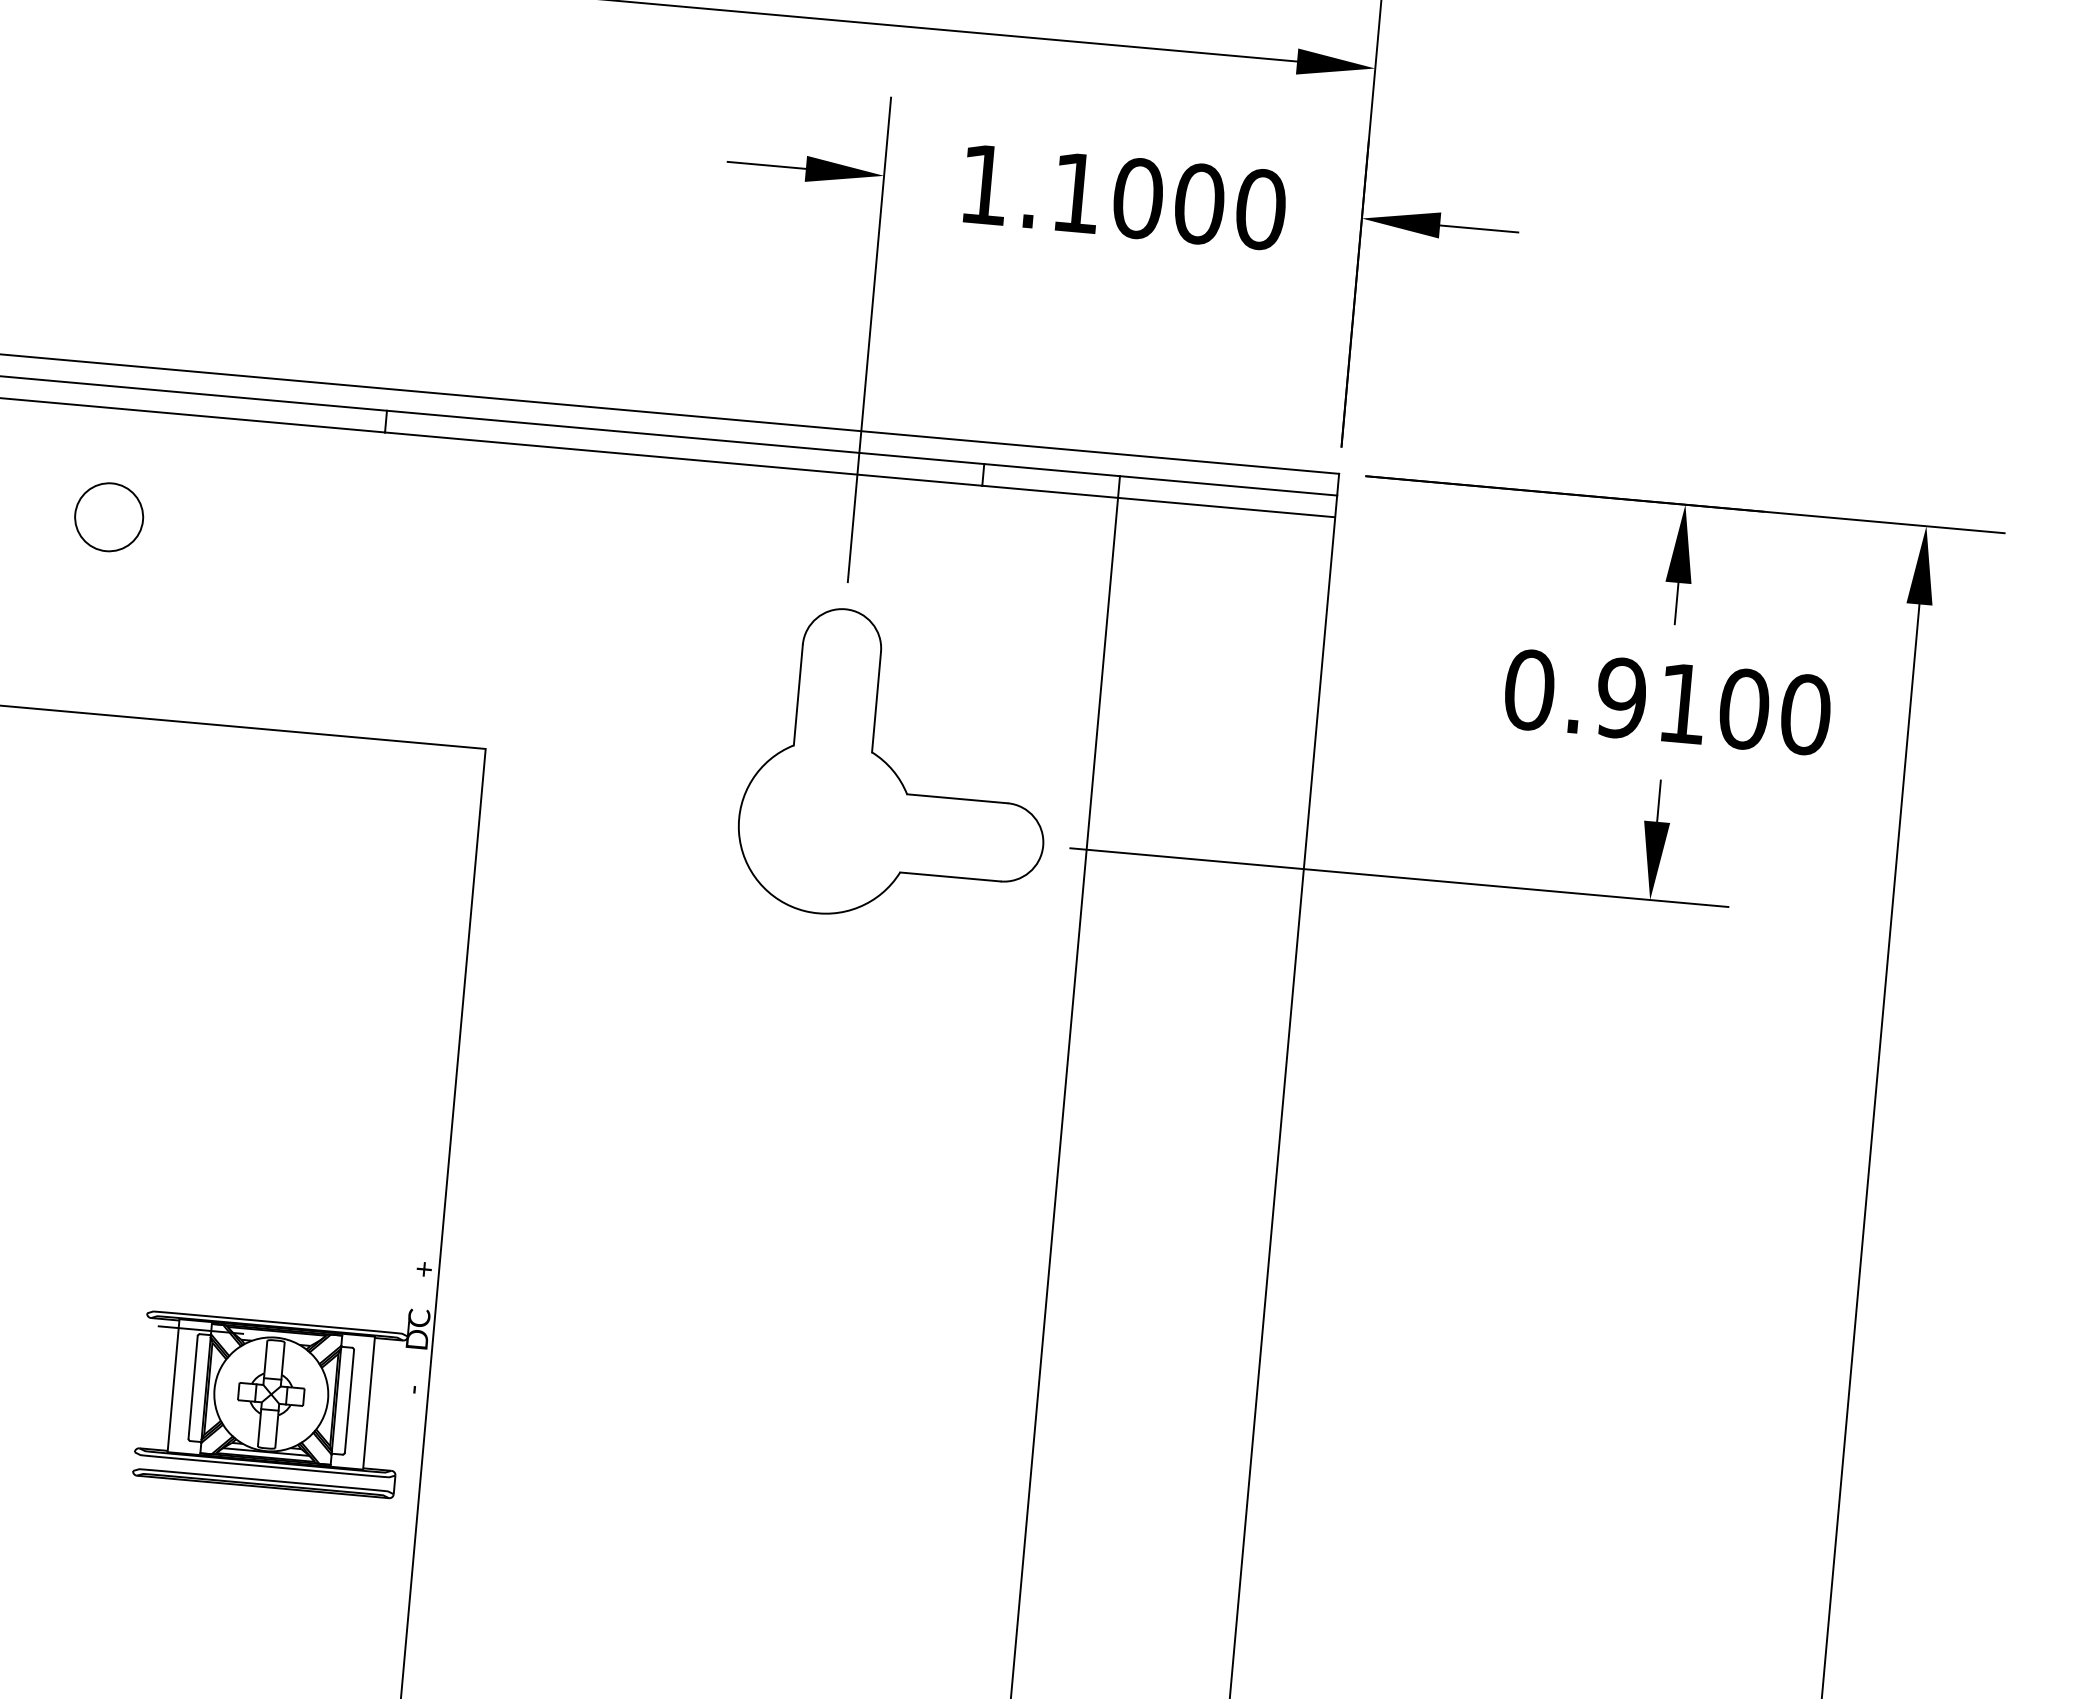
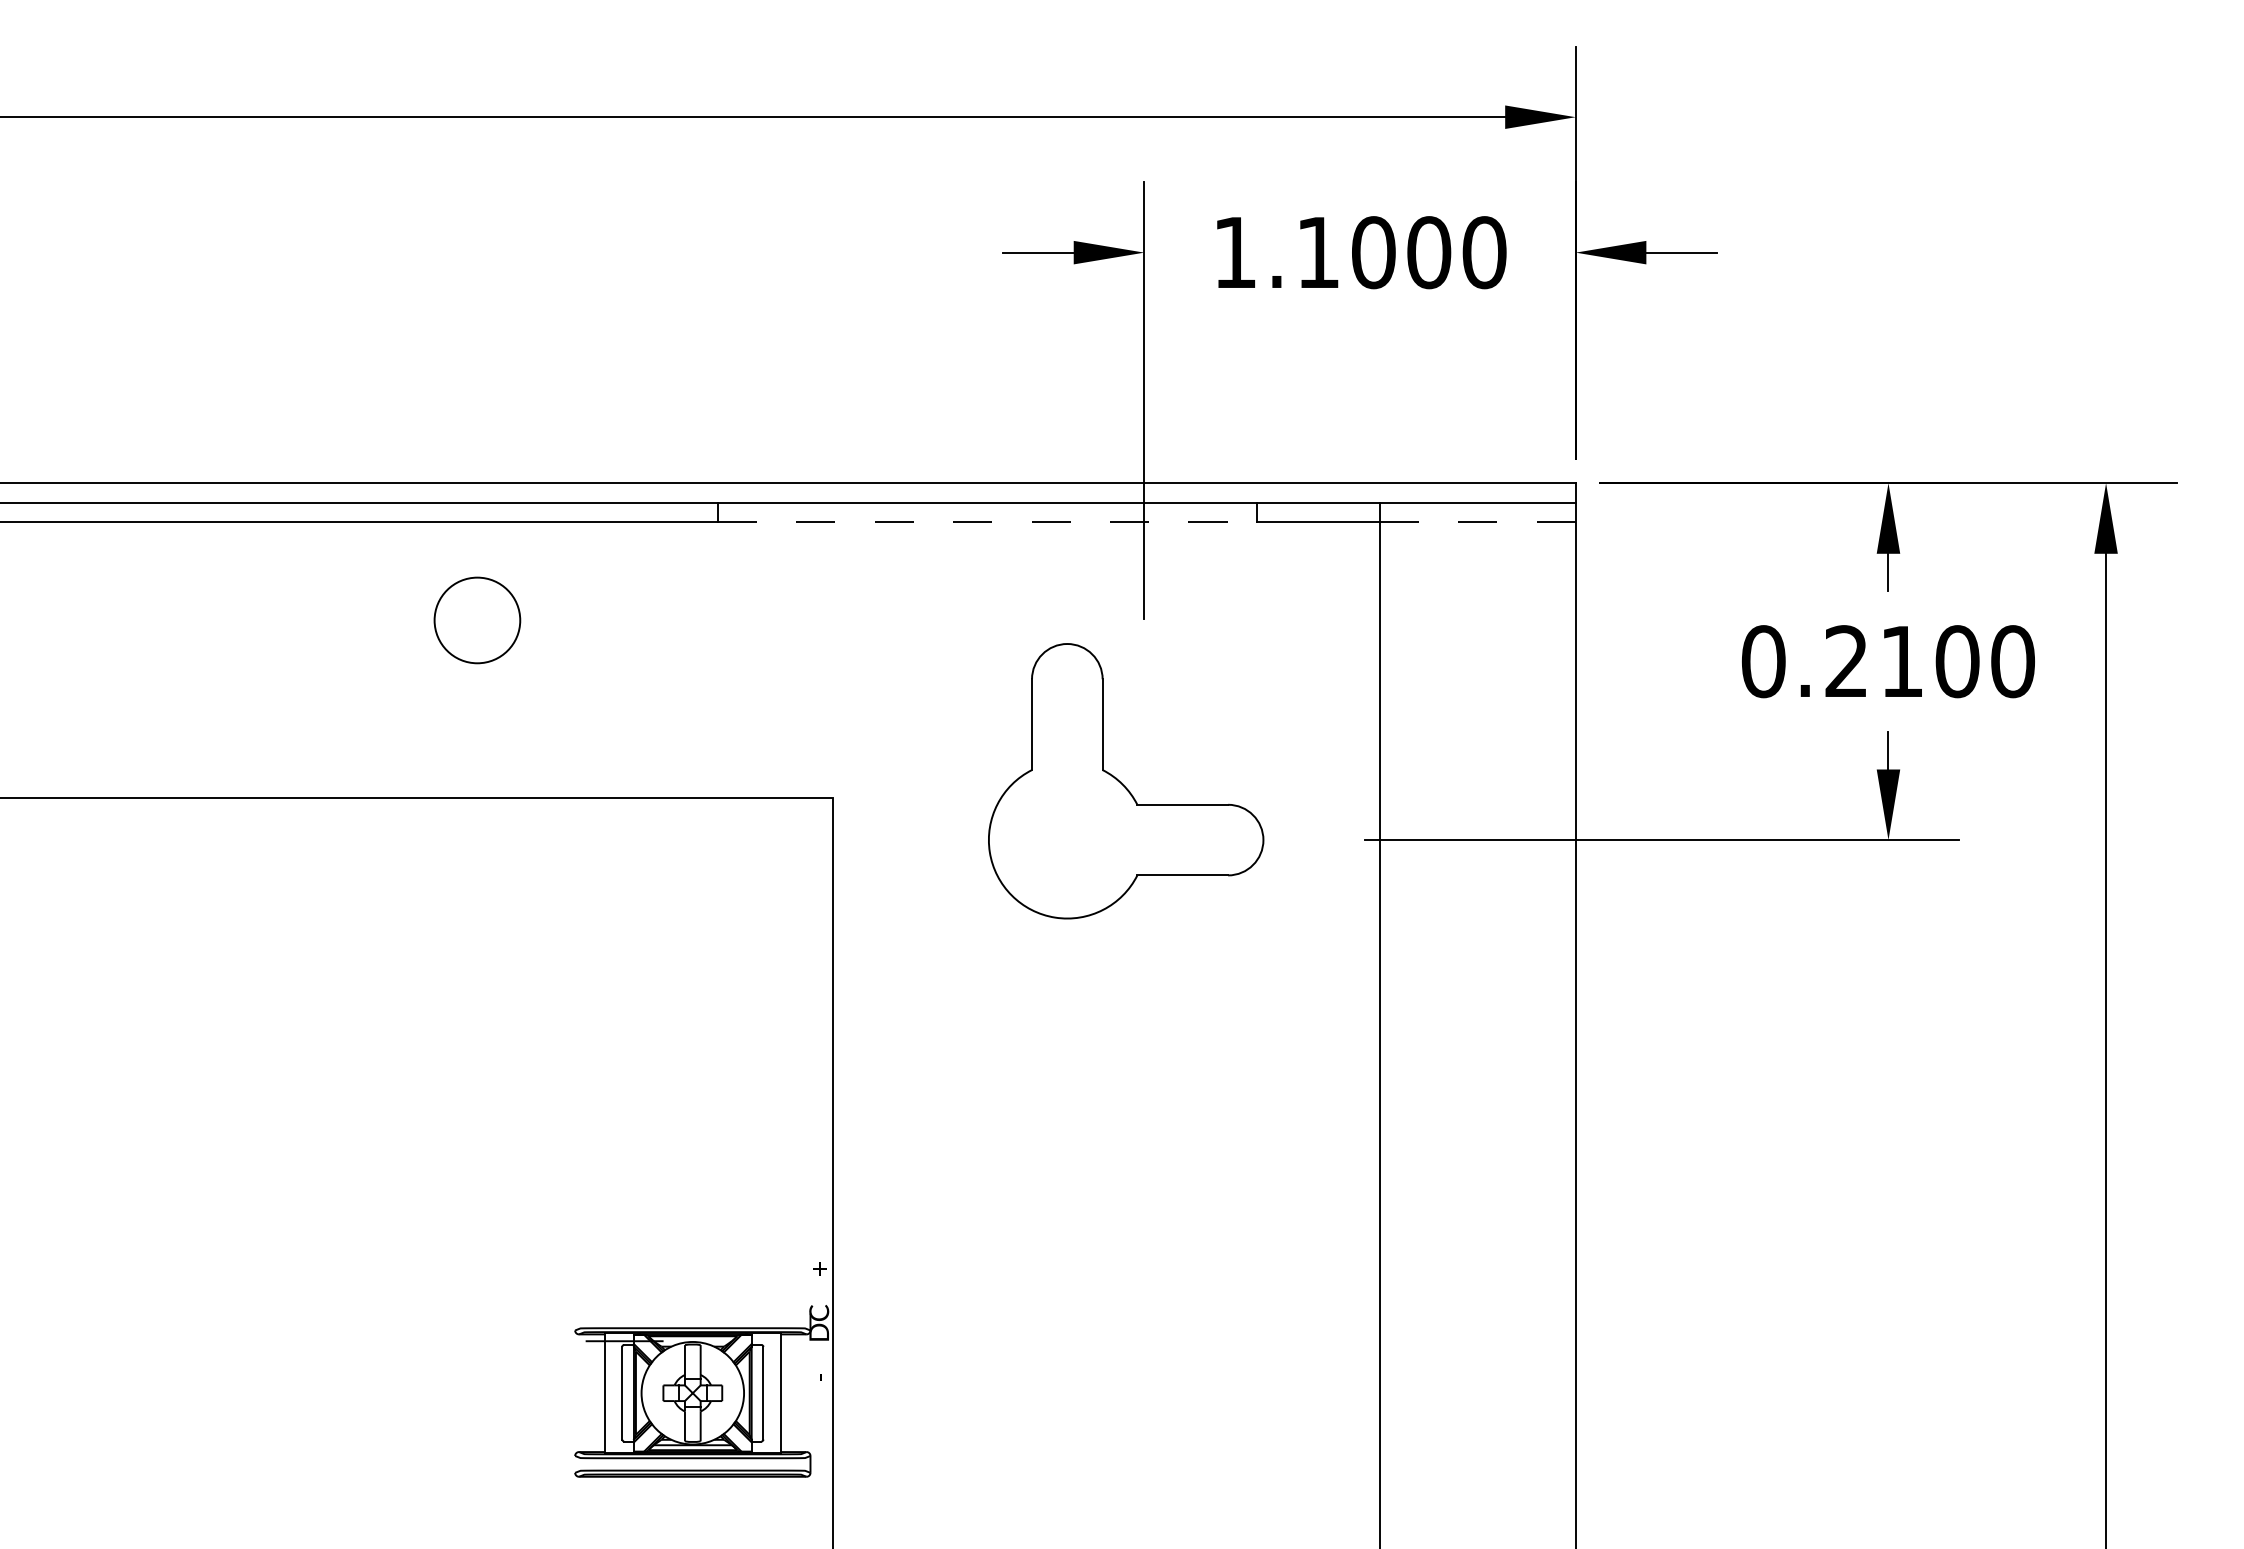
line: (683, 459) -> (987, 522), solid -> dashed
line: (1227, 507) -> (1478, 522), solid -> dashed
circle: (109, 517) -> (477, 620), size x1.4
text: (1621, 698) -> (1846, 661), 0.9100 -> 0.2100
part: (897, 767) -> (1126, 781), moved

